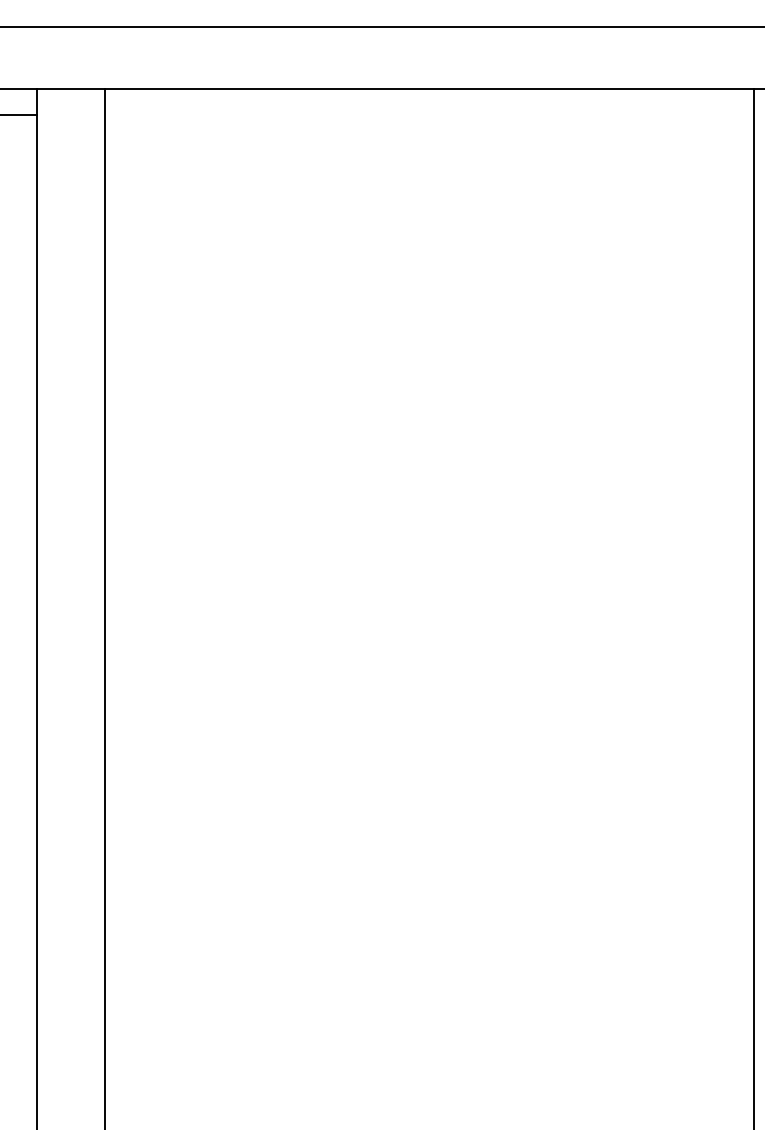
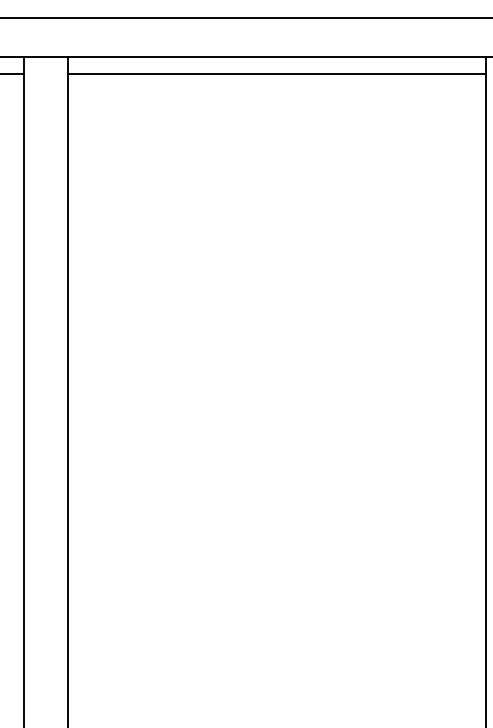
line: (429, 115) -> (276, 74), added

